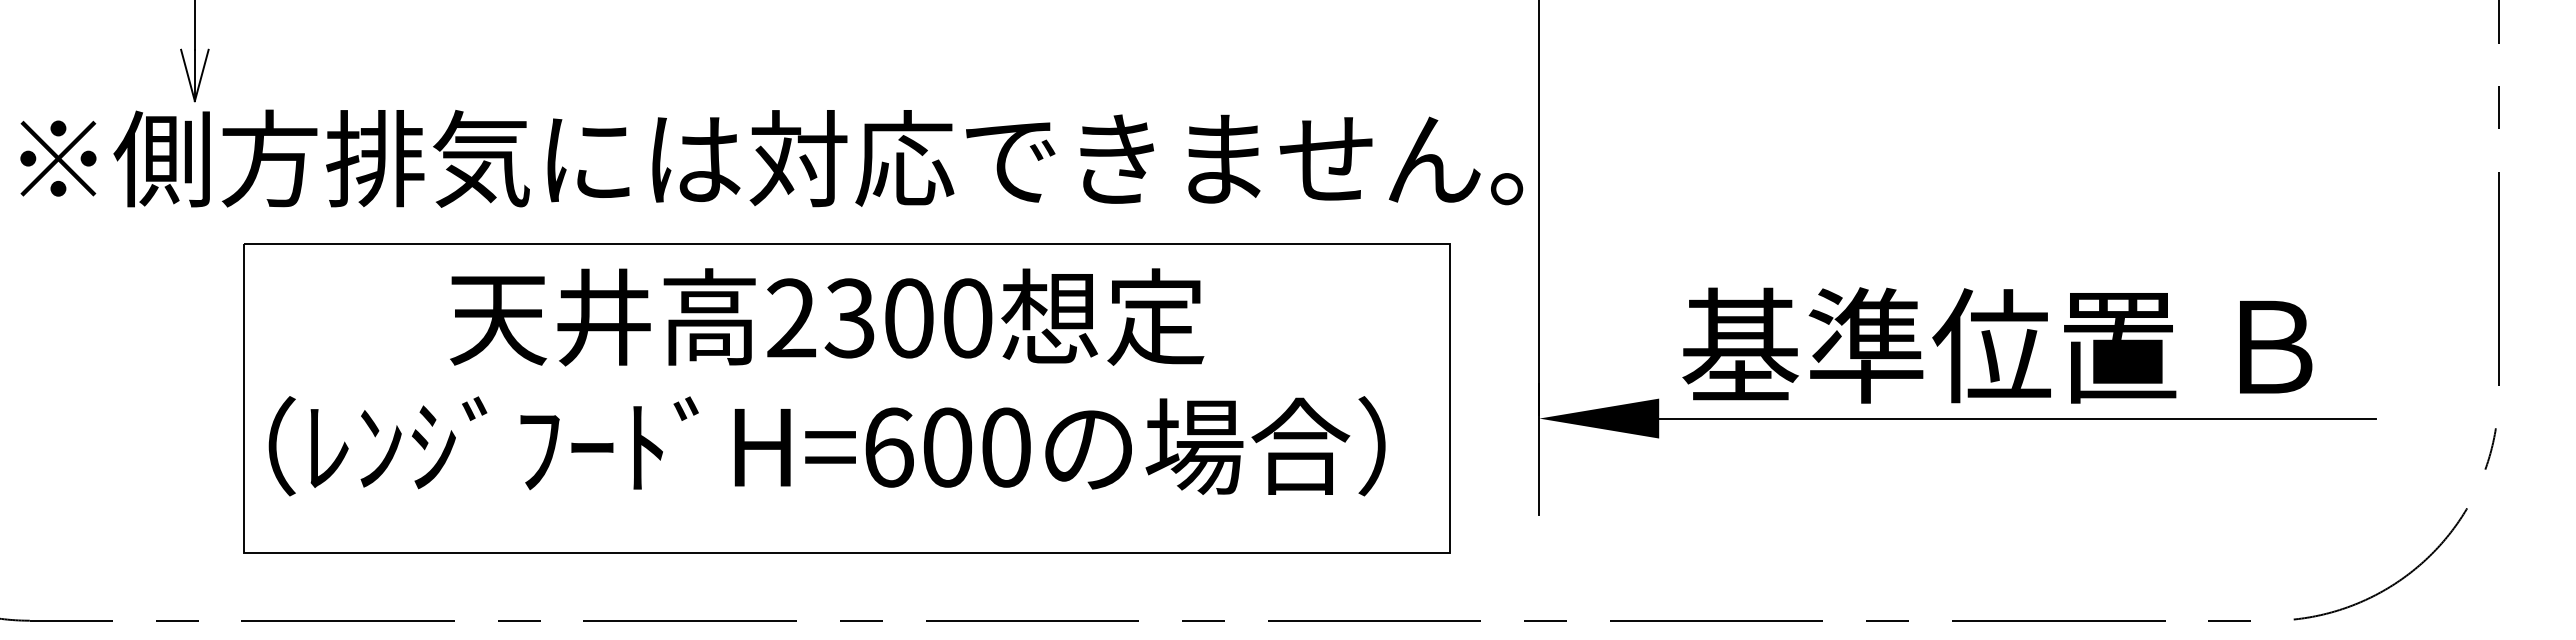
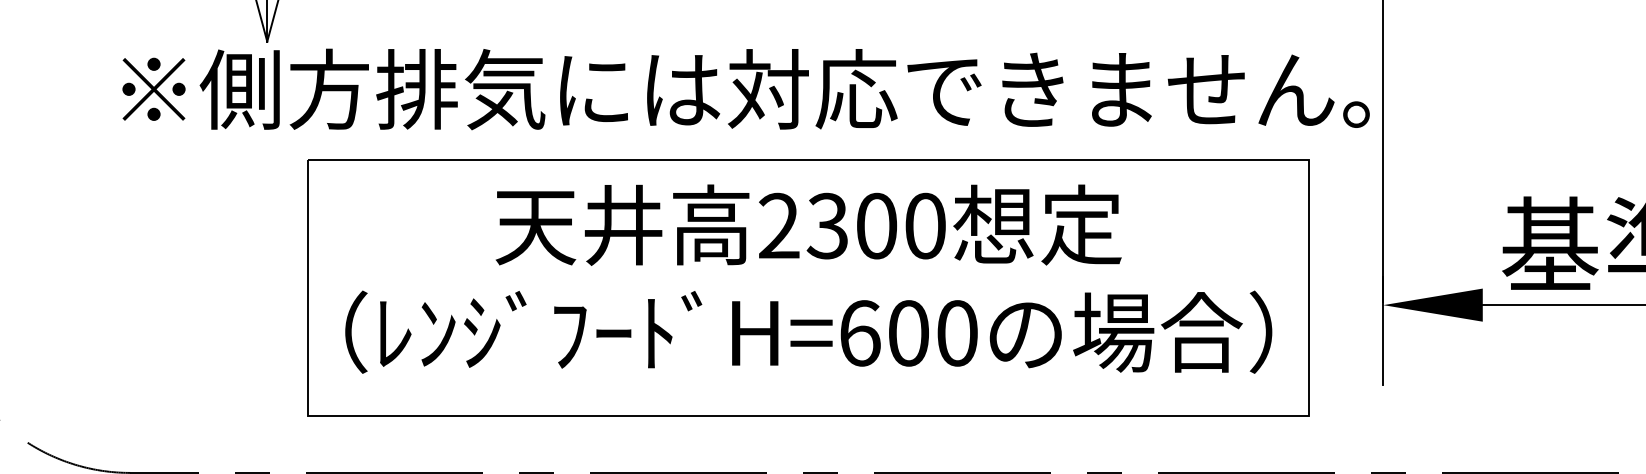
text: (826, 382) -> (808, 279), moved

